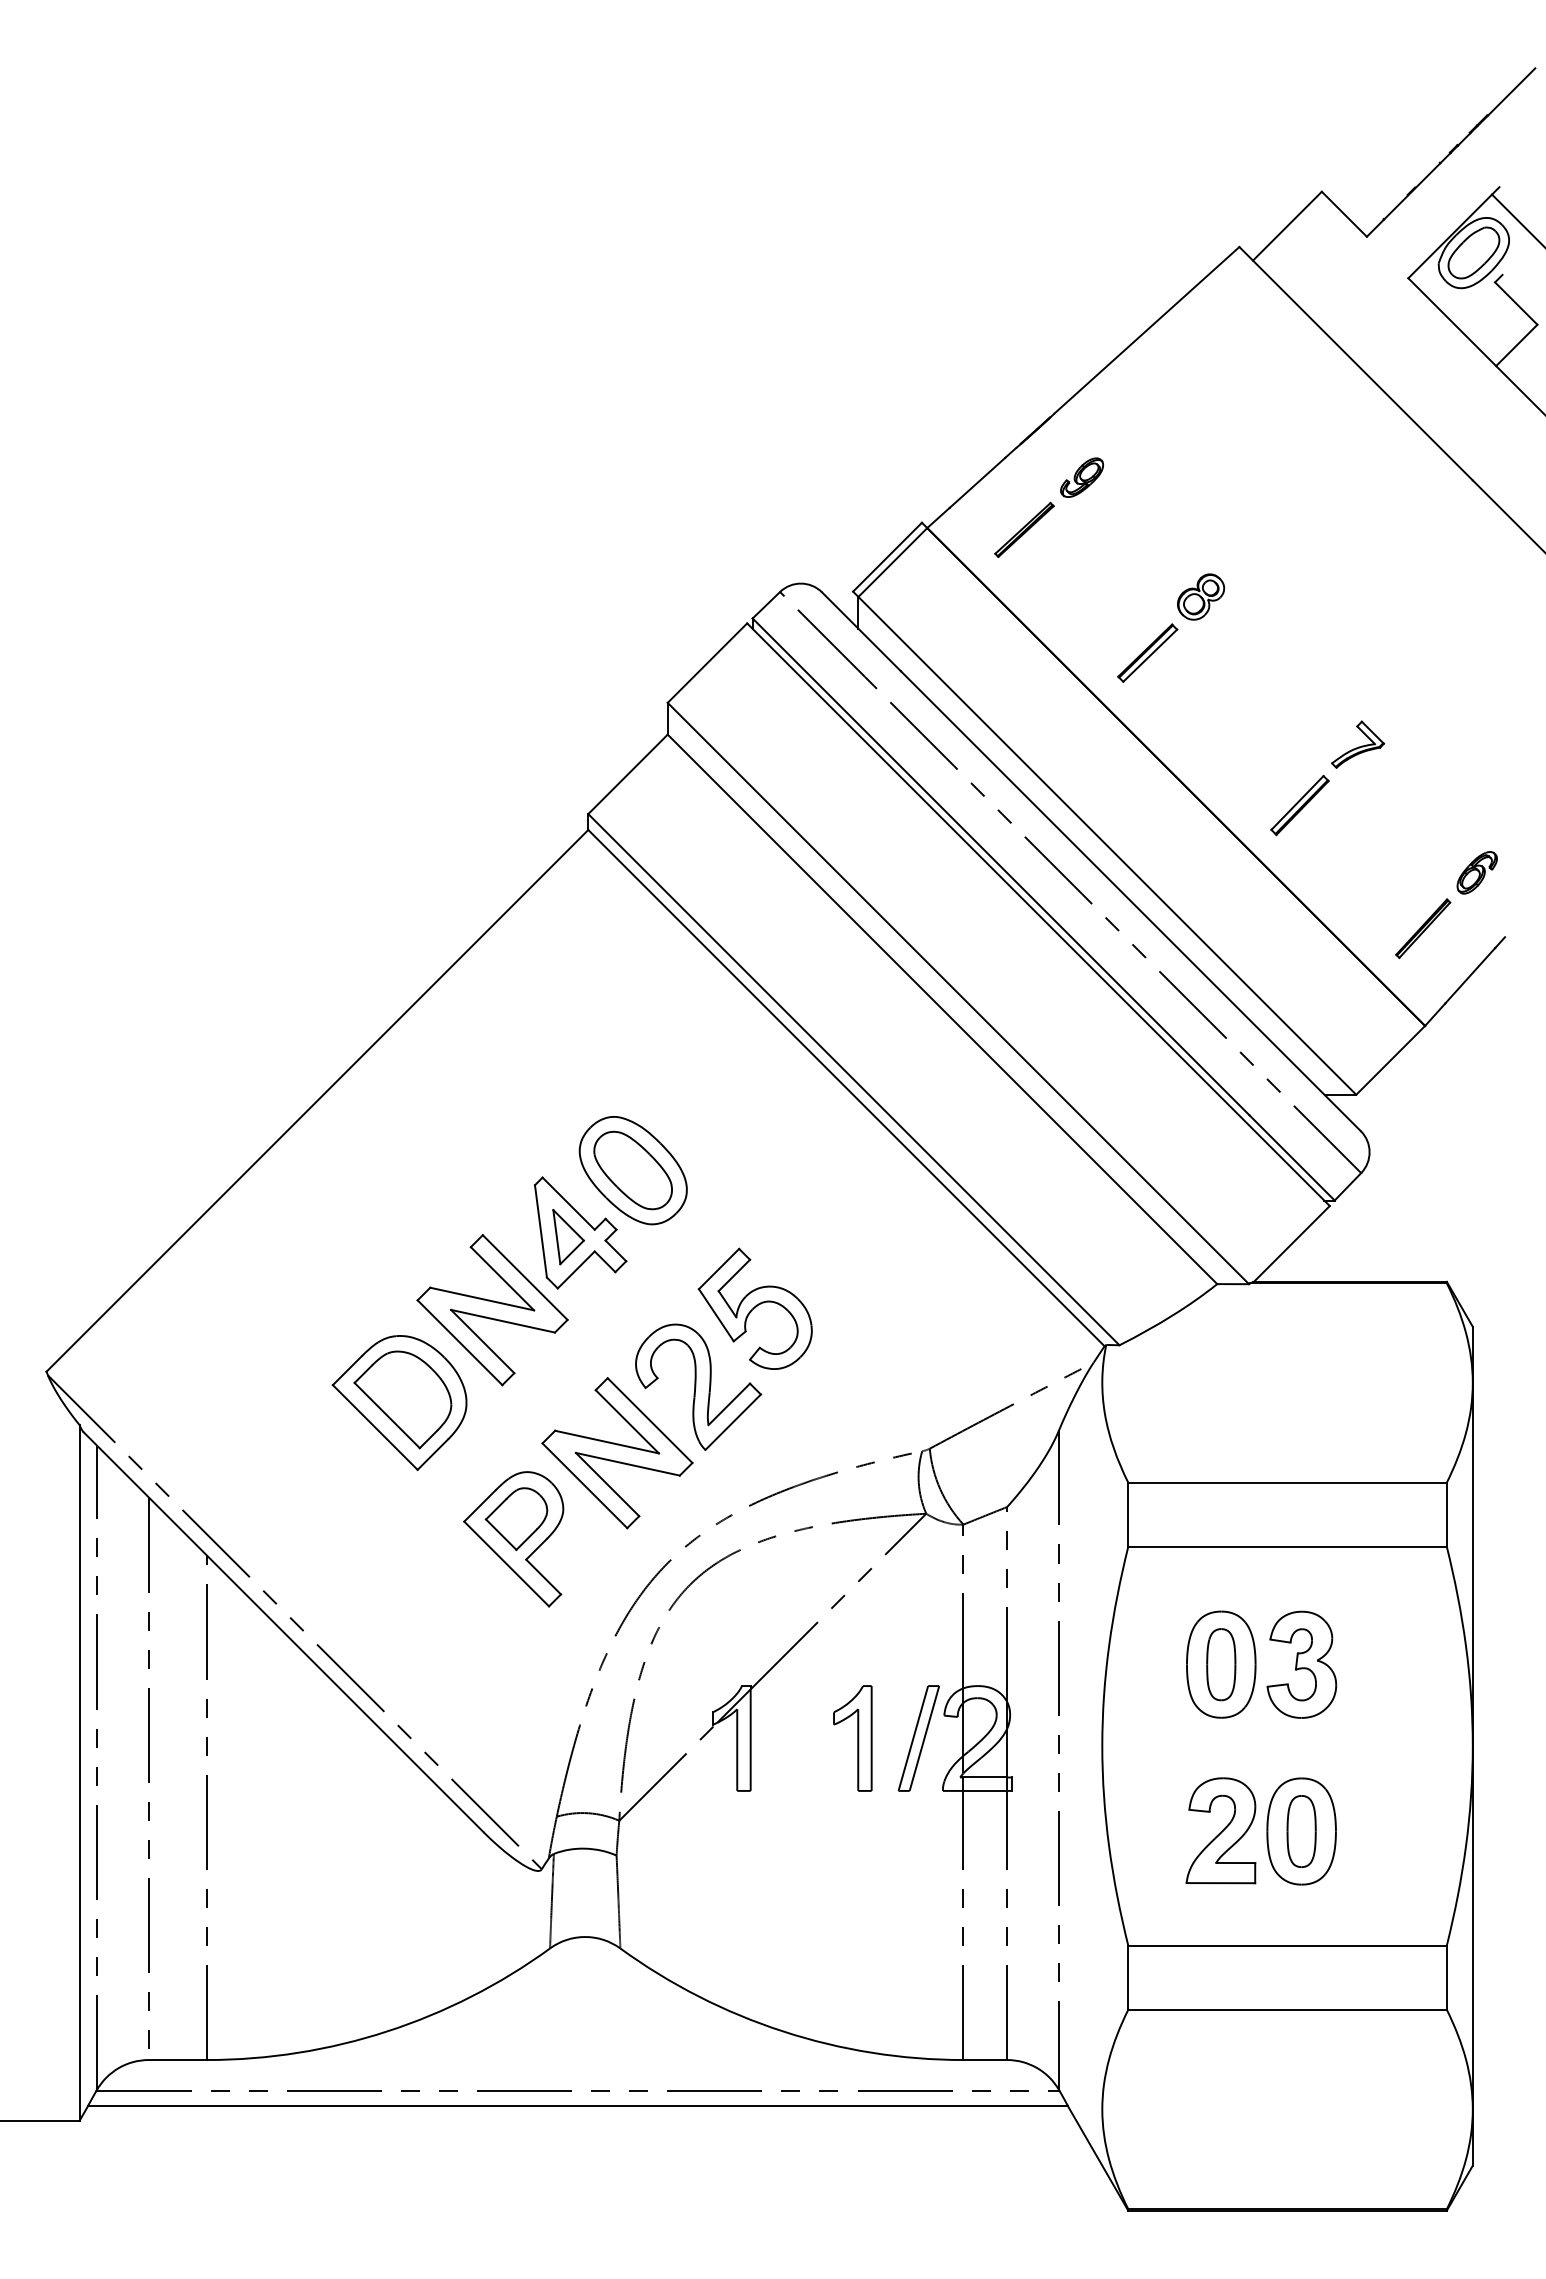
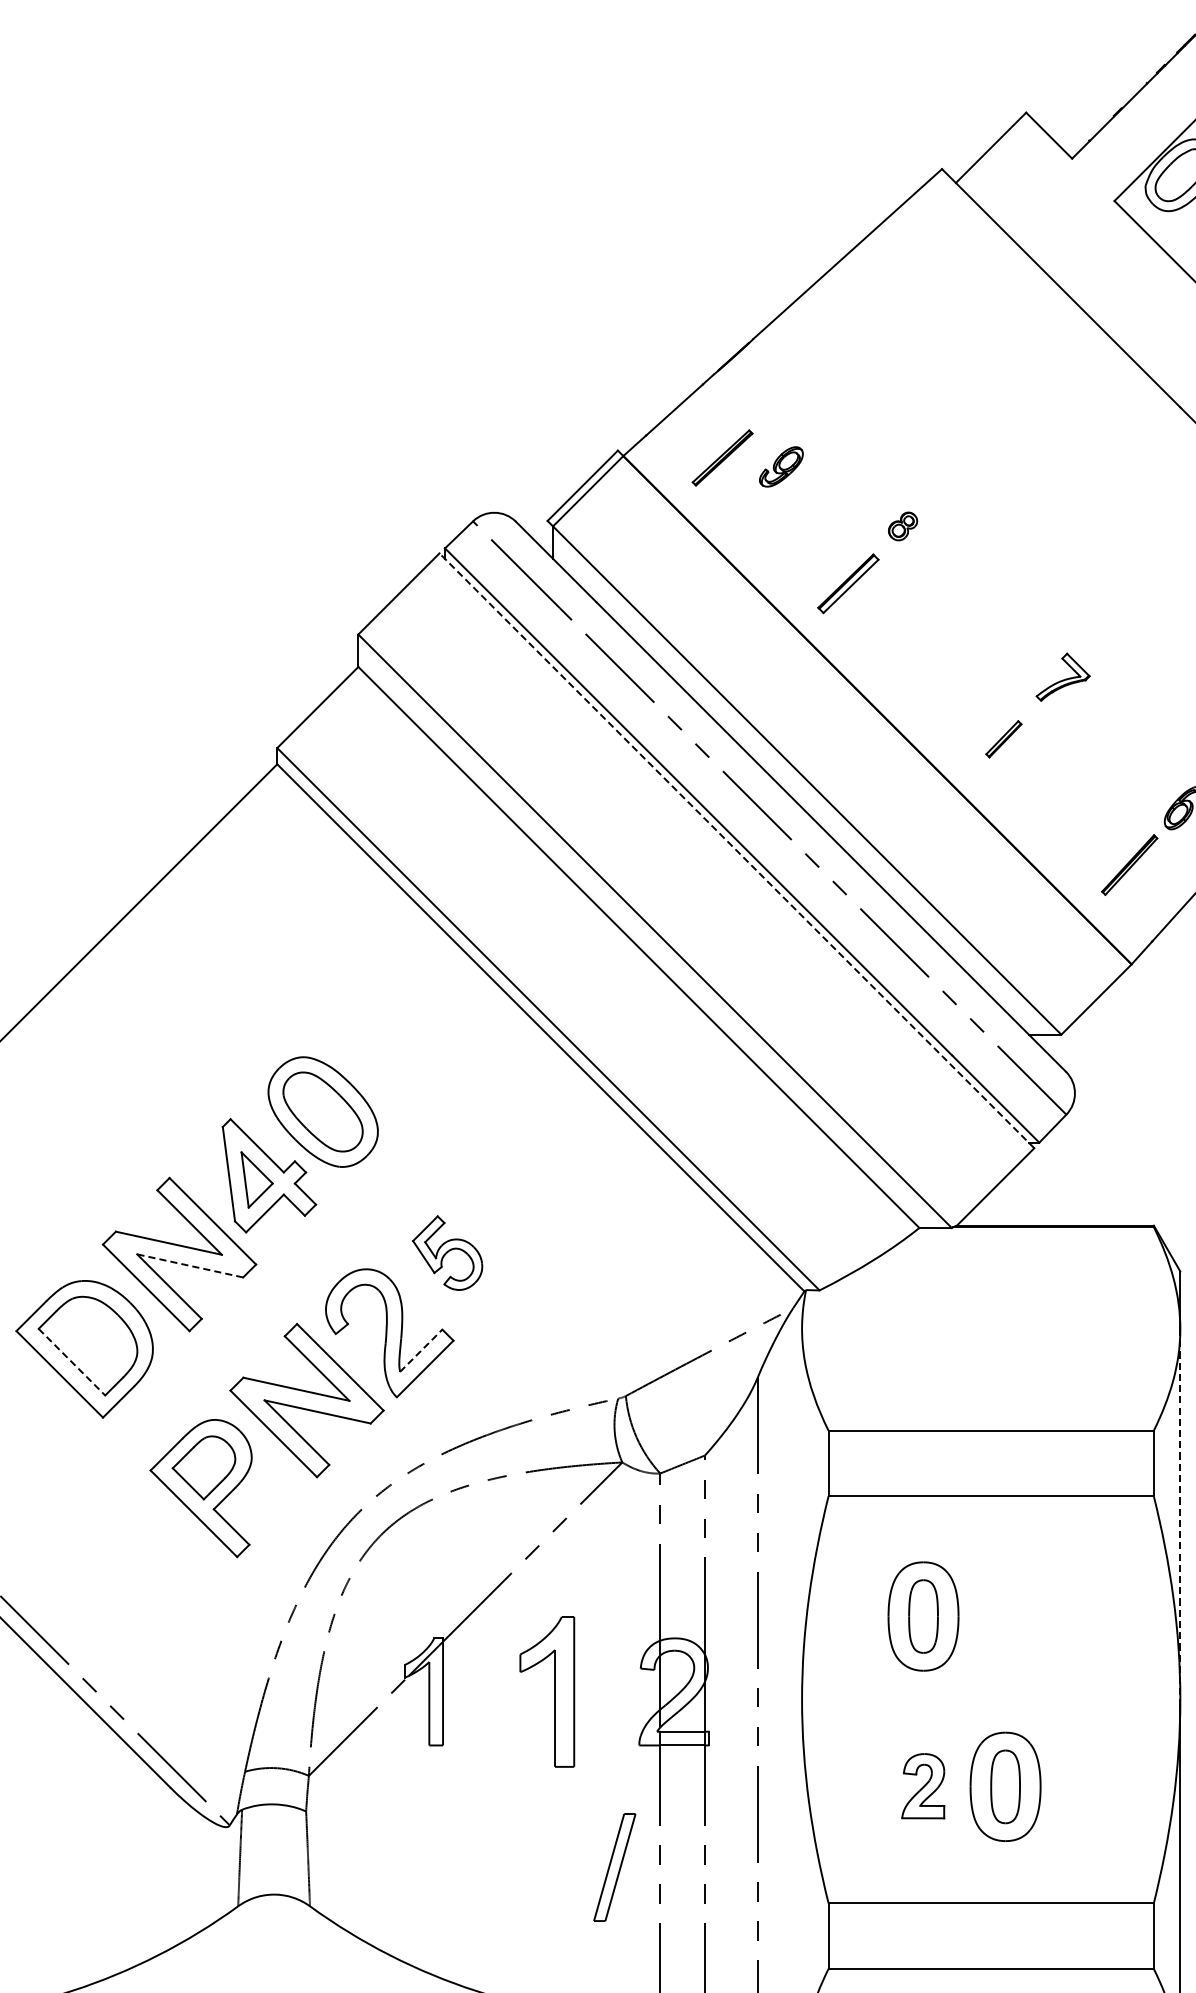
part: (1081, 477) -> (780, 466), moved
part: (1201, 596) -> (903, 525), size x0.6
part: (1299, 805) -> (1003, 739), size x0.6
line: (1038, 914) -> (736, 850), solid -> dashed
part: (754, 1308) -> (446, 1252), size x0.6
line: (502, 1321) -> (189, 1266), solid -> dashed
line: (729, 1404) -> (421, 1350), solid -> dashed
line: (387, 1415) -> (72, 1362), solid -> dashed
line: (1472, 1564) -> (1180, 1514), solid -> dashed
part: (1301, 1664) -> (1005, 1616), removed
part: (852, 1738) -> (547, 1691), size x1.4
part: (918, 1738) -> (614, 1867), moved
part: (1220, 1830) -> (922, 1785), size x0.6

